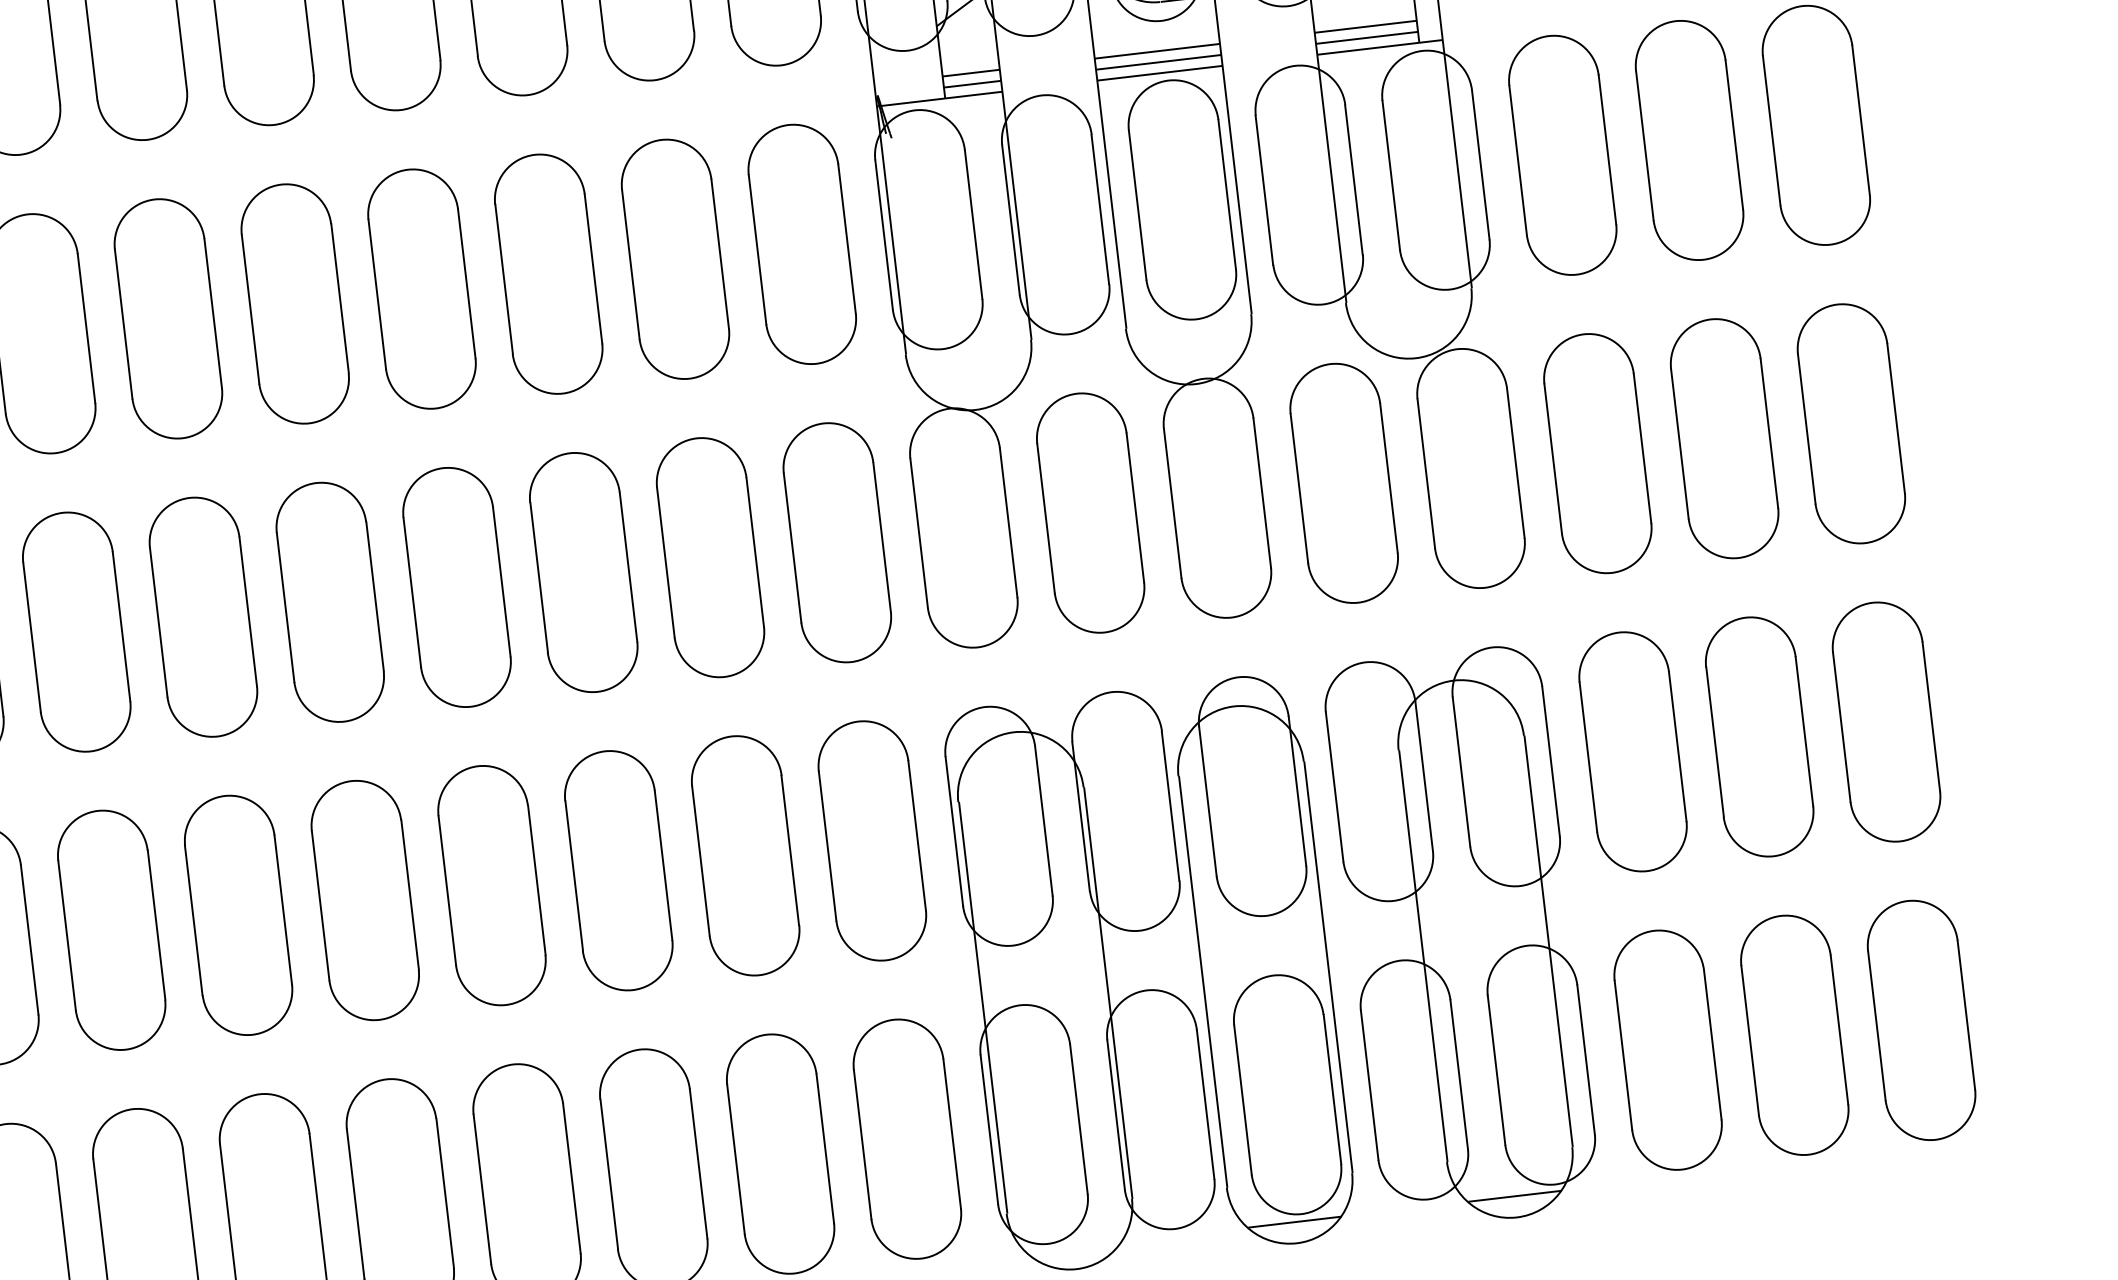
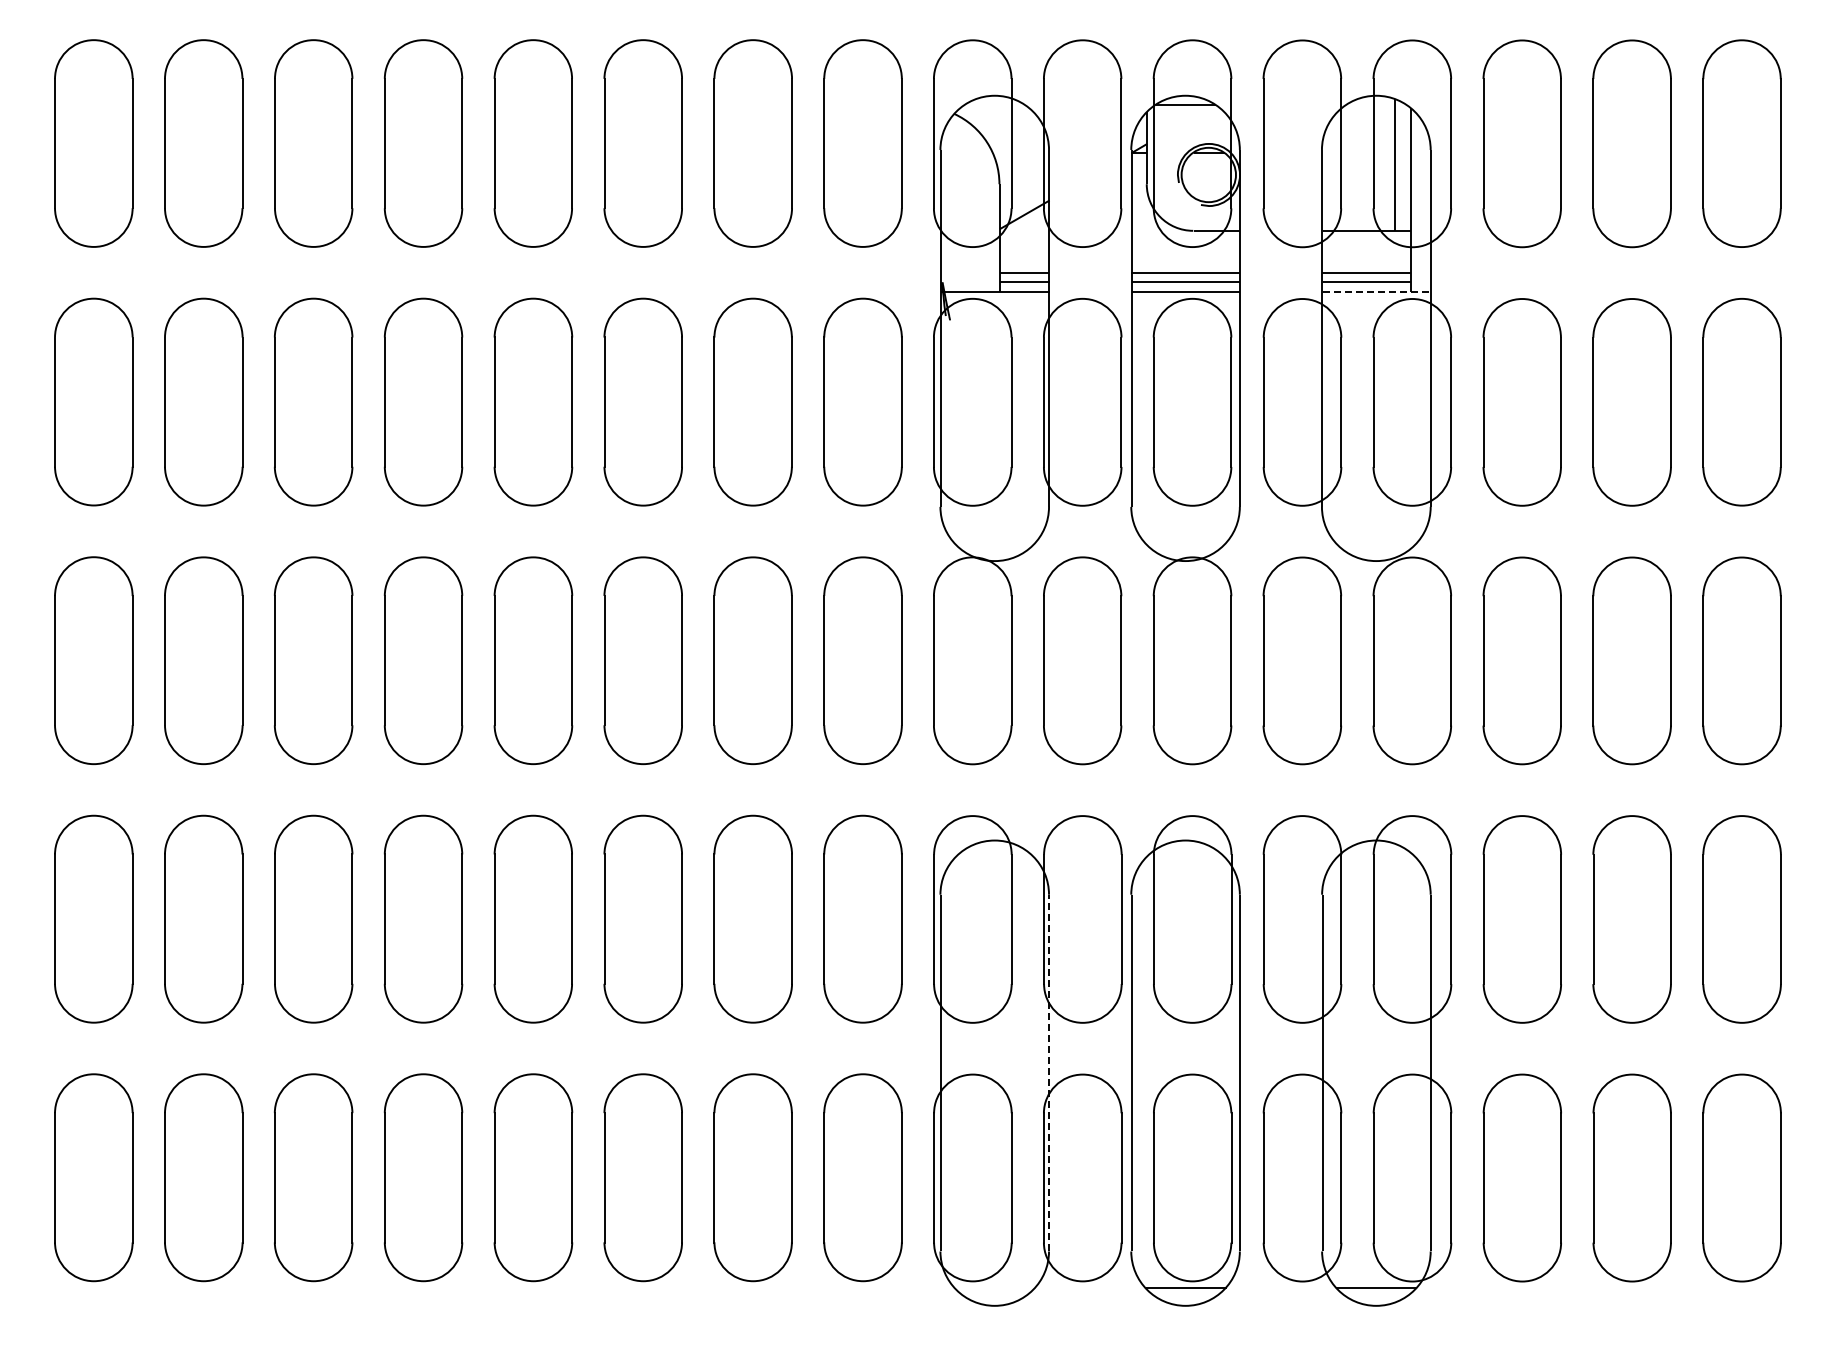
line: (1380, 47) -> (1377, 291), solid -> dashed
line: (1108, 992) -> (1049, 1072), solid -> dashed

